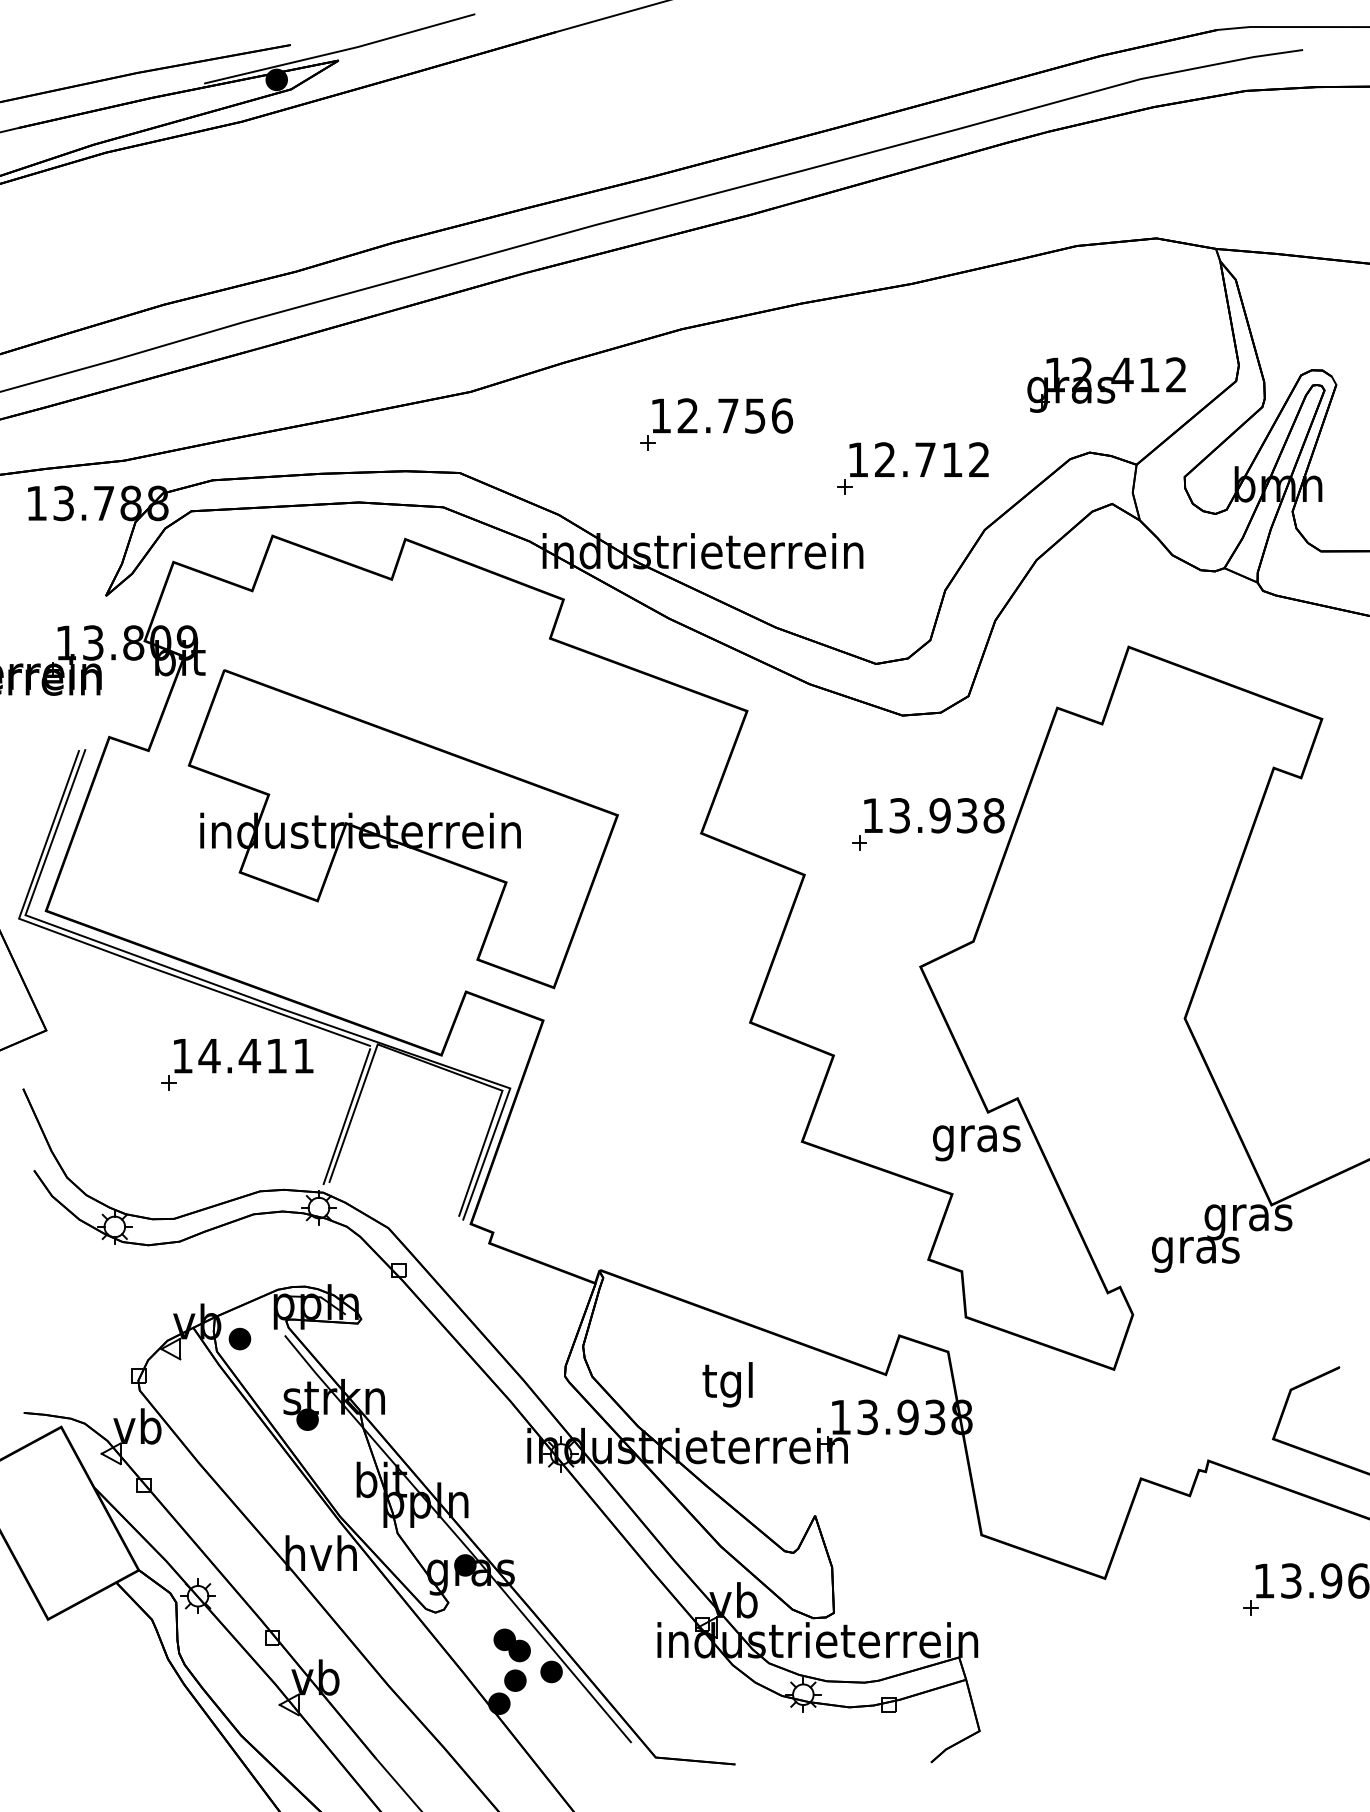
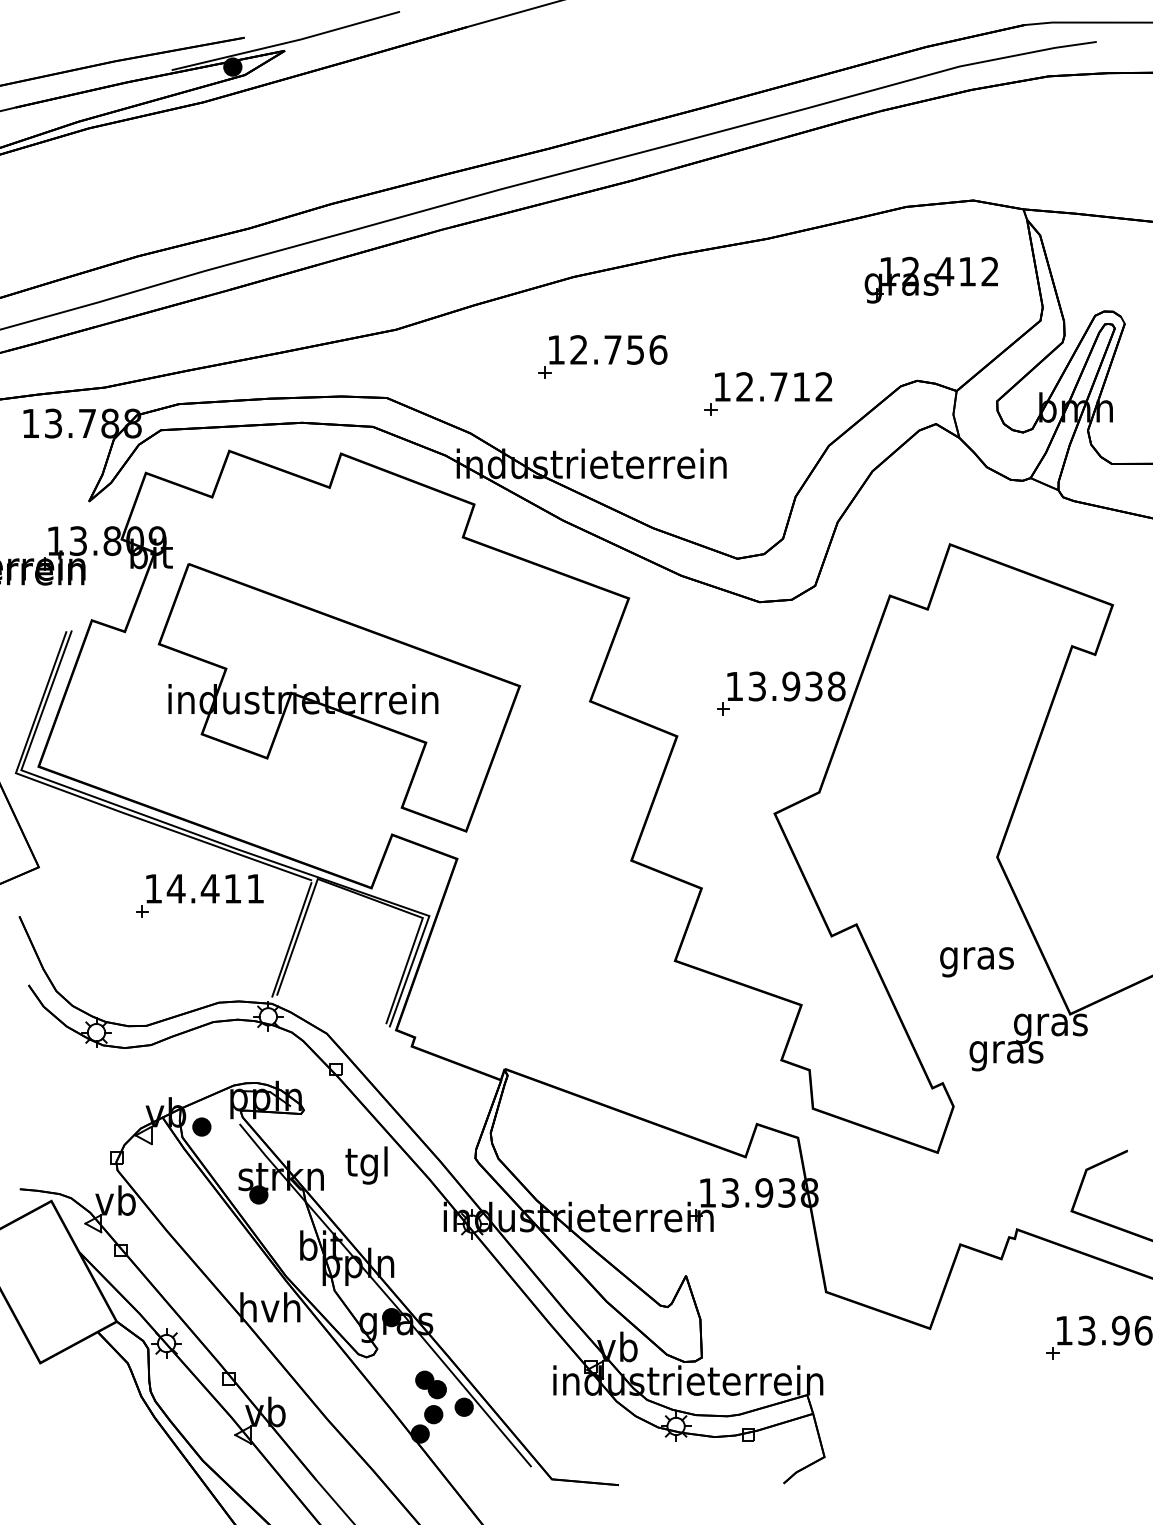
part: (1106, 384) -> (931, 279), moved
text: (976, 1143) -> (976, 962), moved
text: (727, 1384) -> (366, 1165), moved

